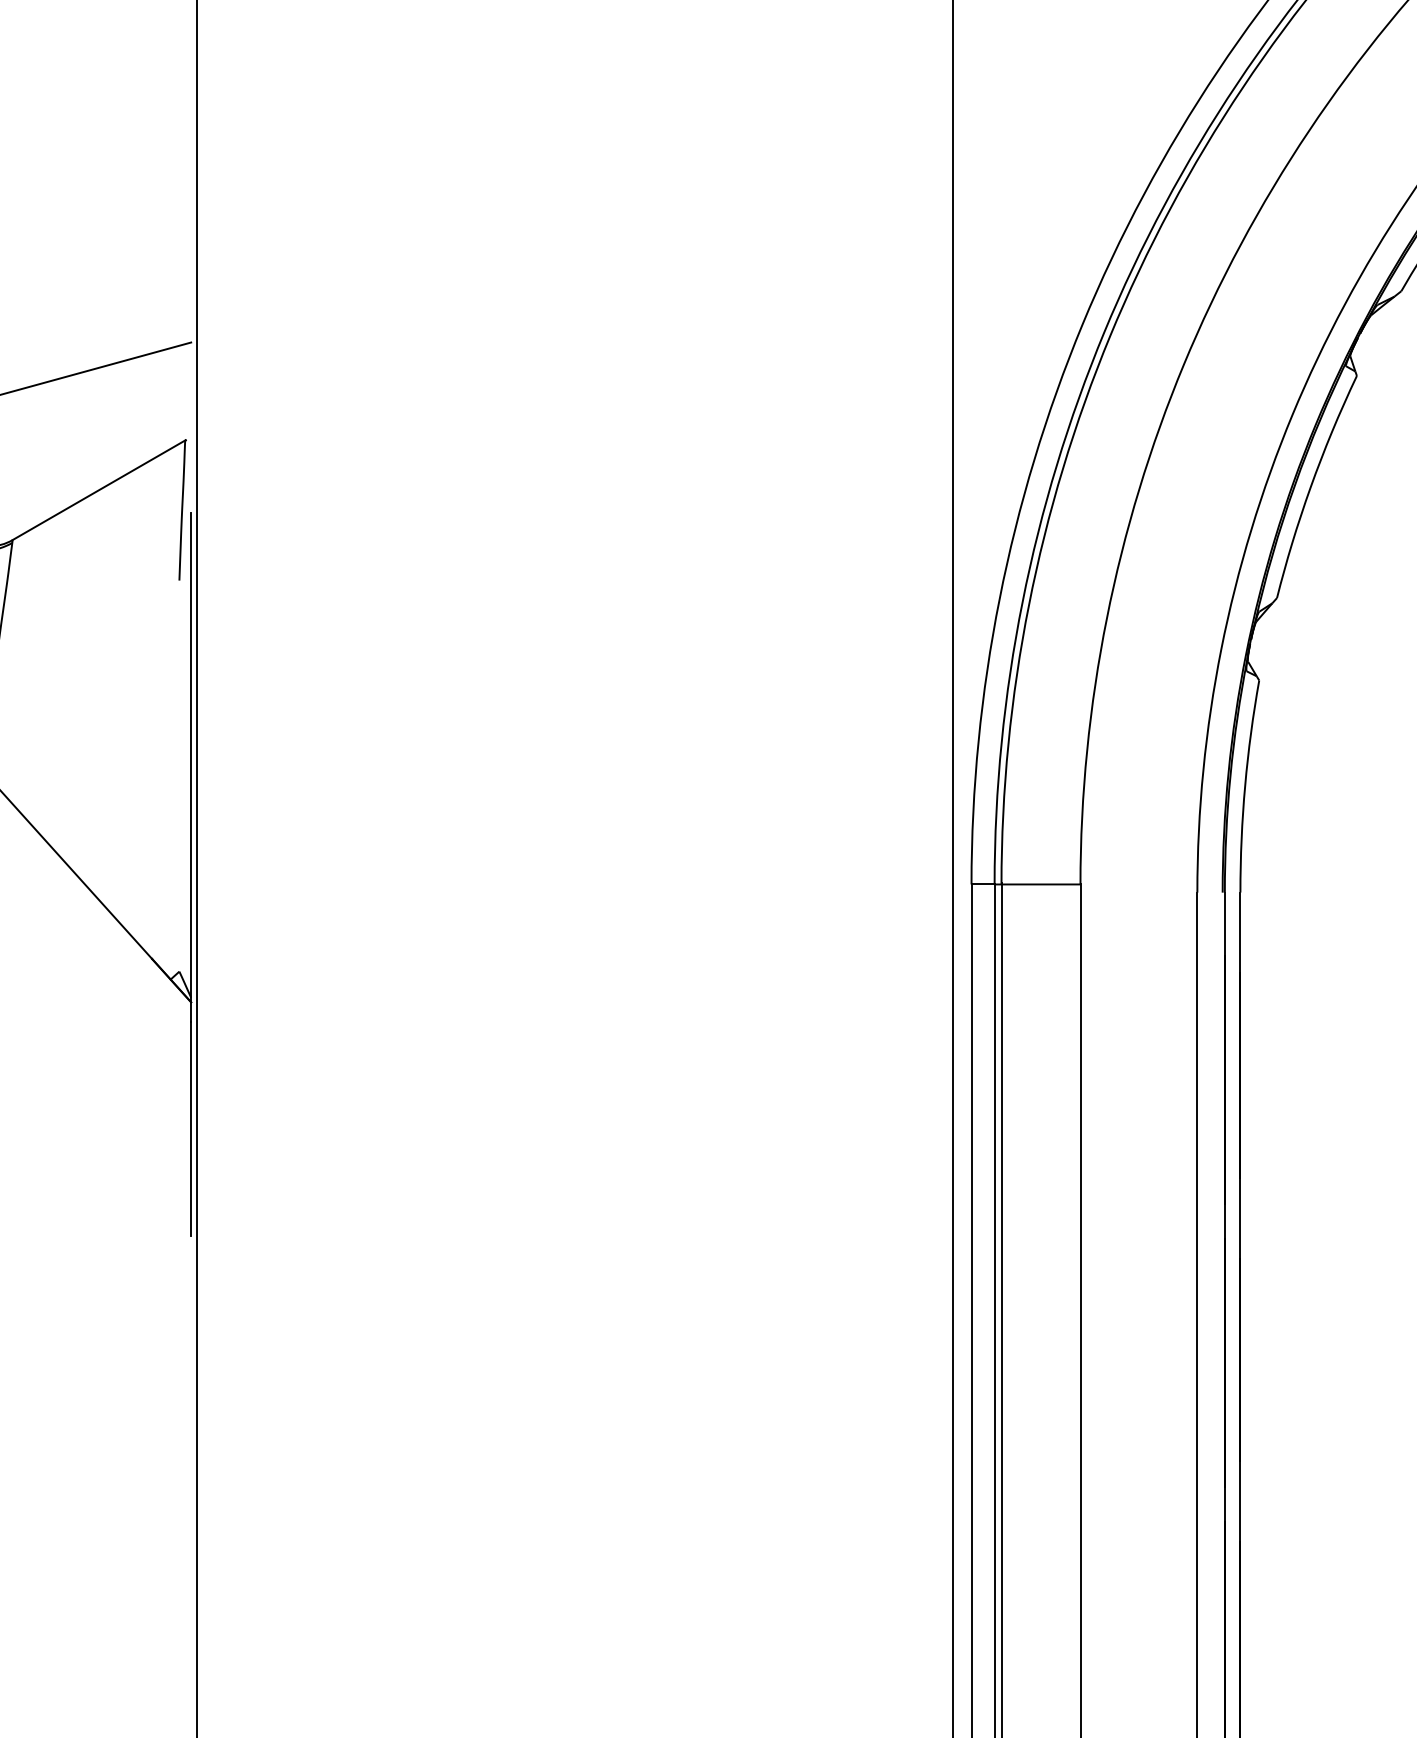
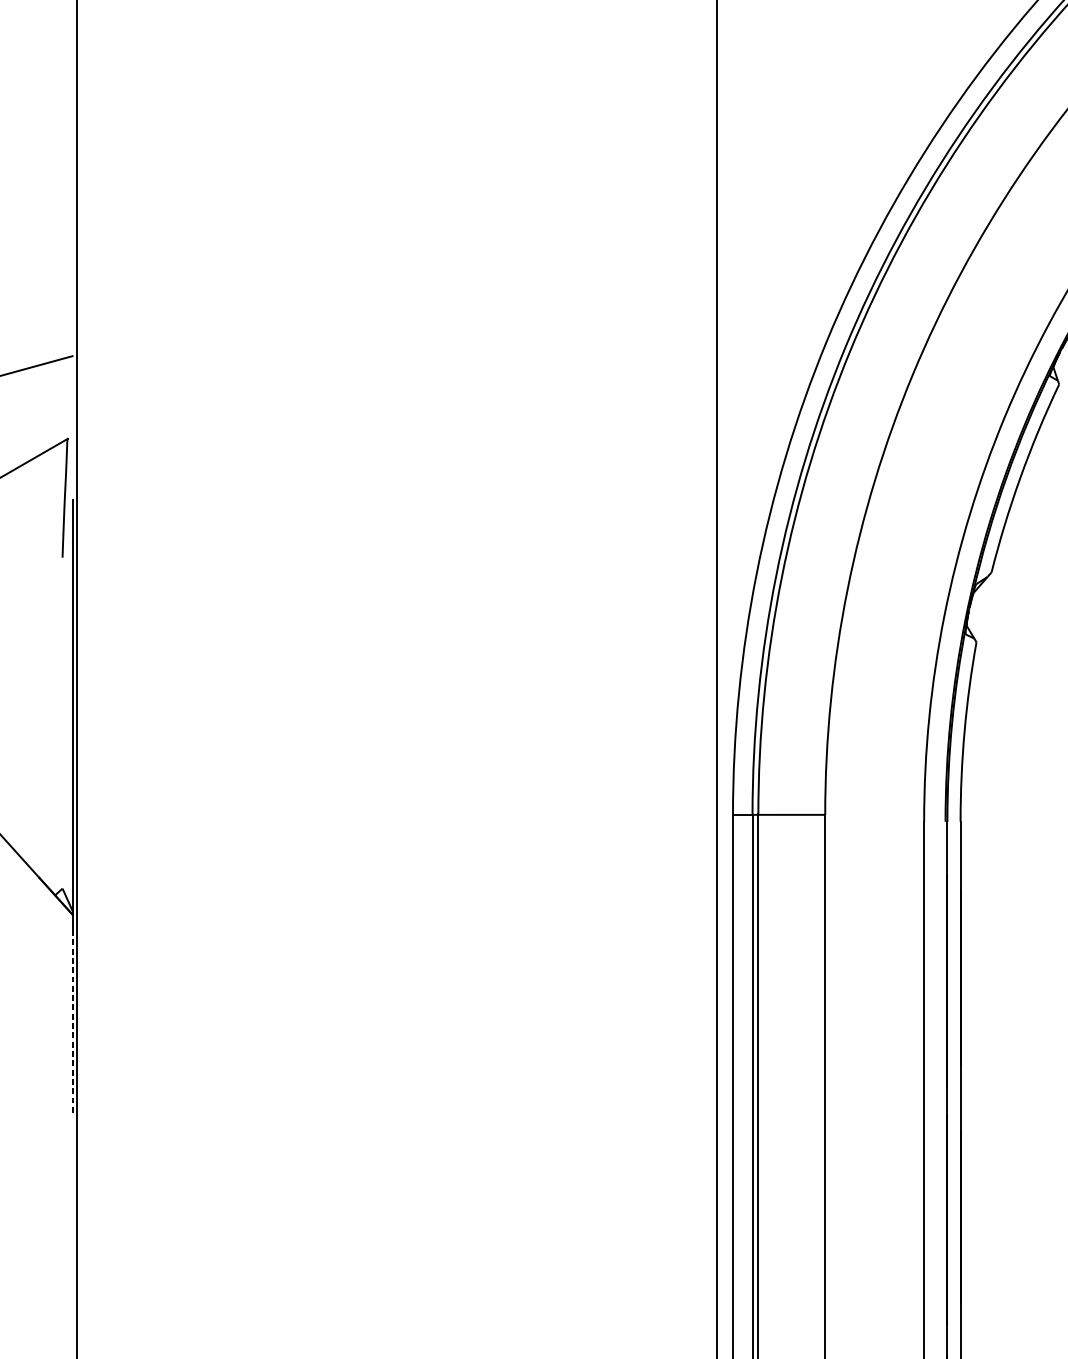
line: (191, 1128) -> (72, 1021), solid -> dashed

